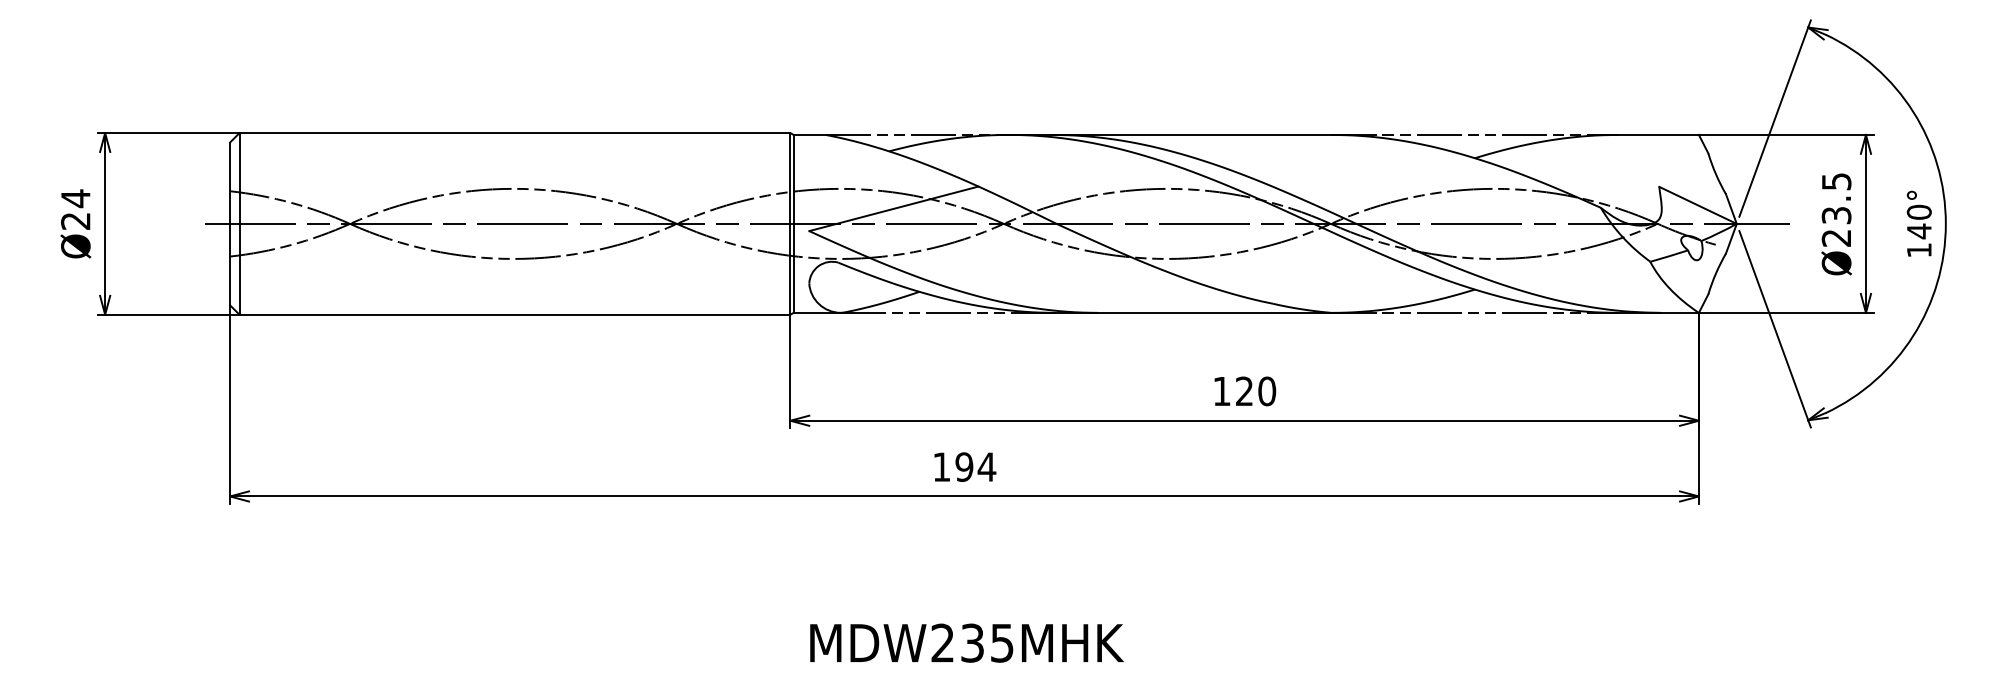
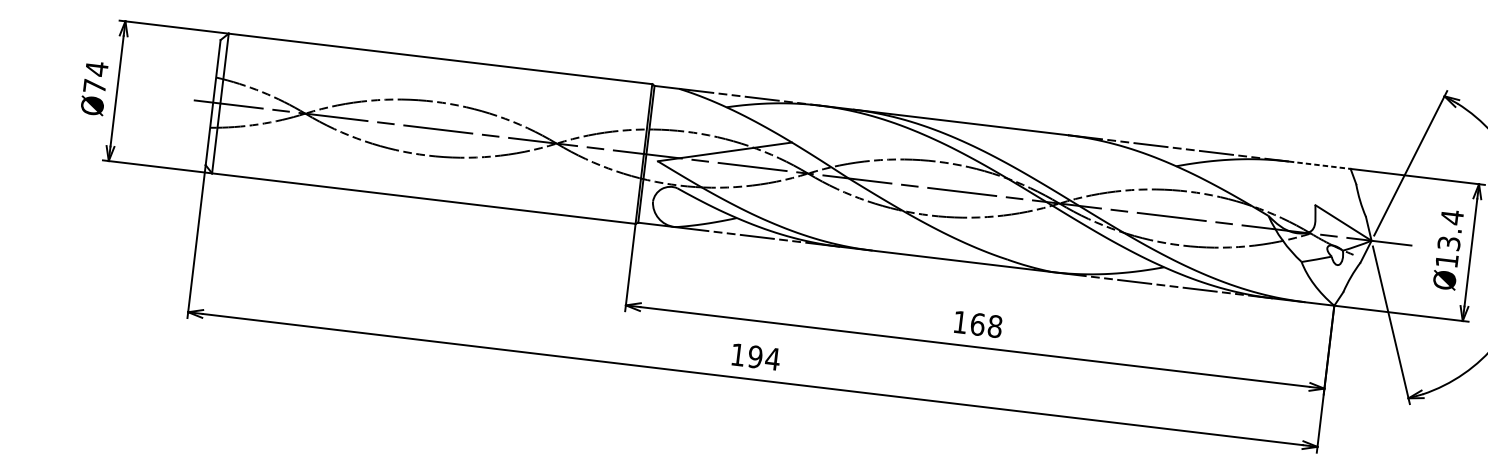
line: (1659, 134) -> (1320, 164), solid -> dashed
text: (1836, 209) -> (1449, 238), Ø23.5 -> Ø13.4
text: (75, 221) -> (94, 86), Ø24 -> Ø74
text: (1255, 391) -> (986, 325), 120 -> 168

